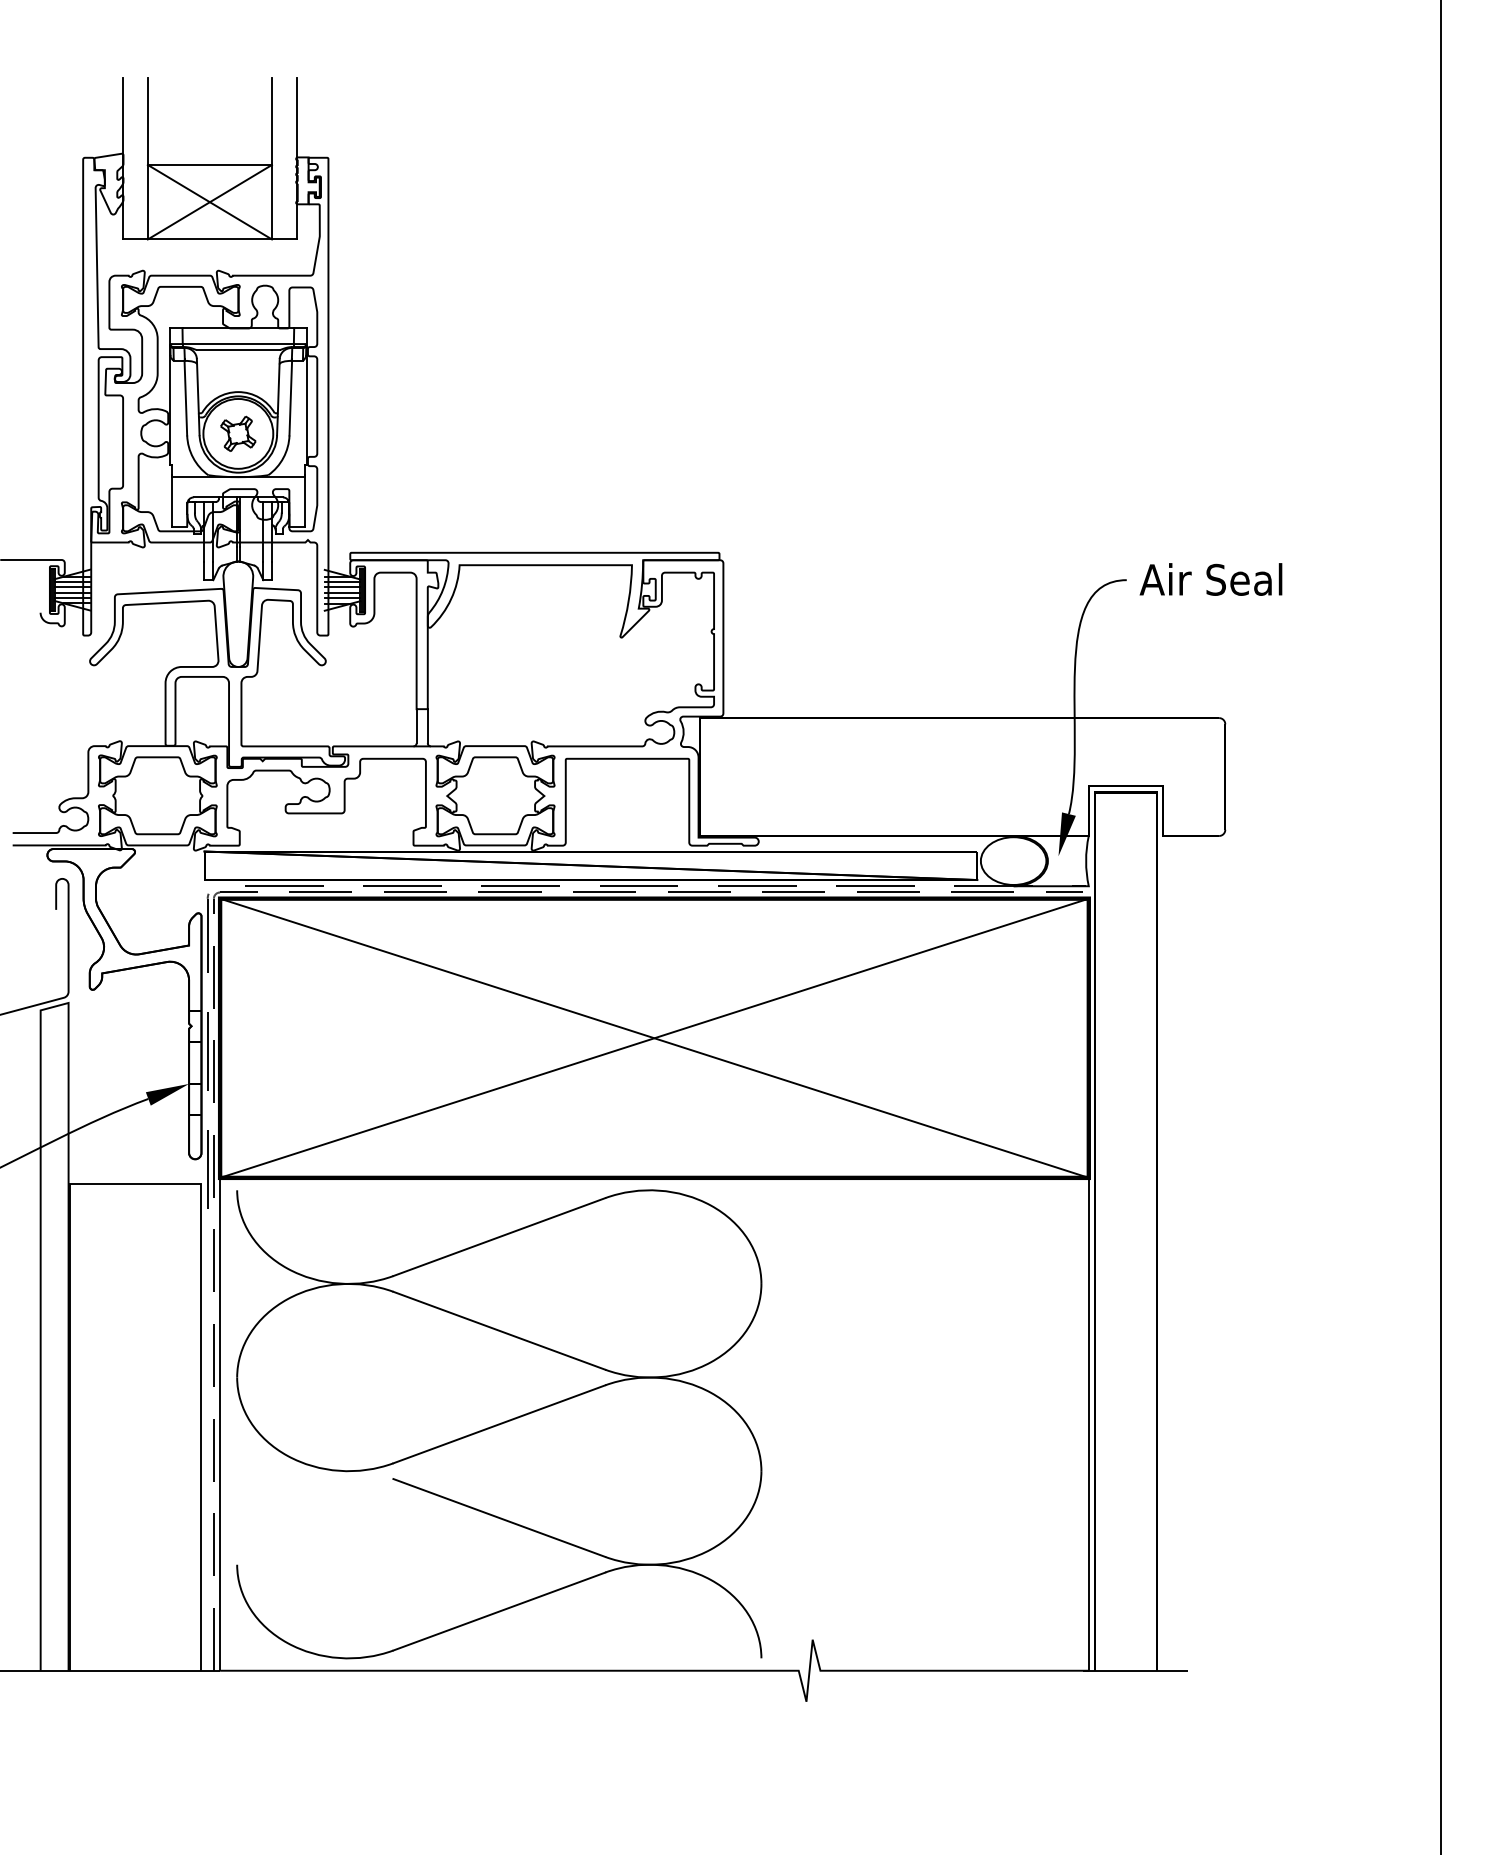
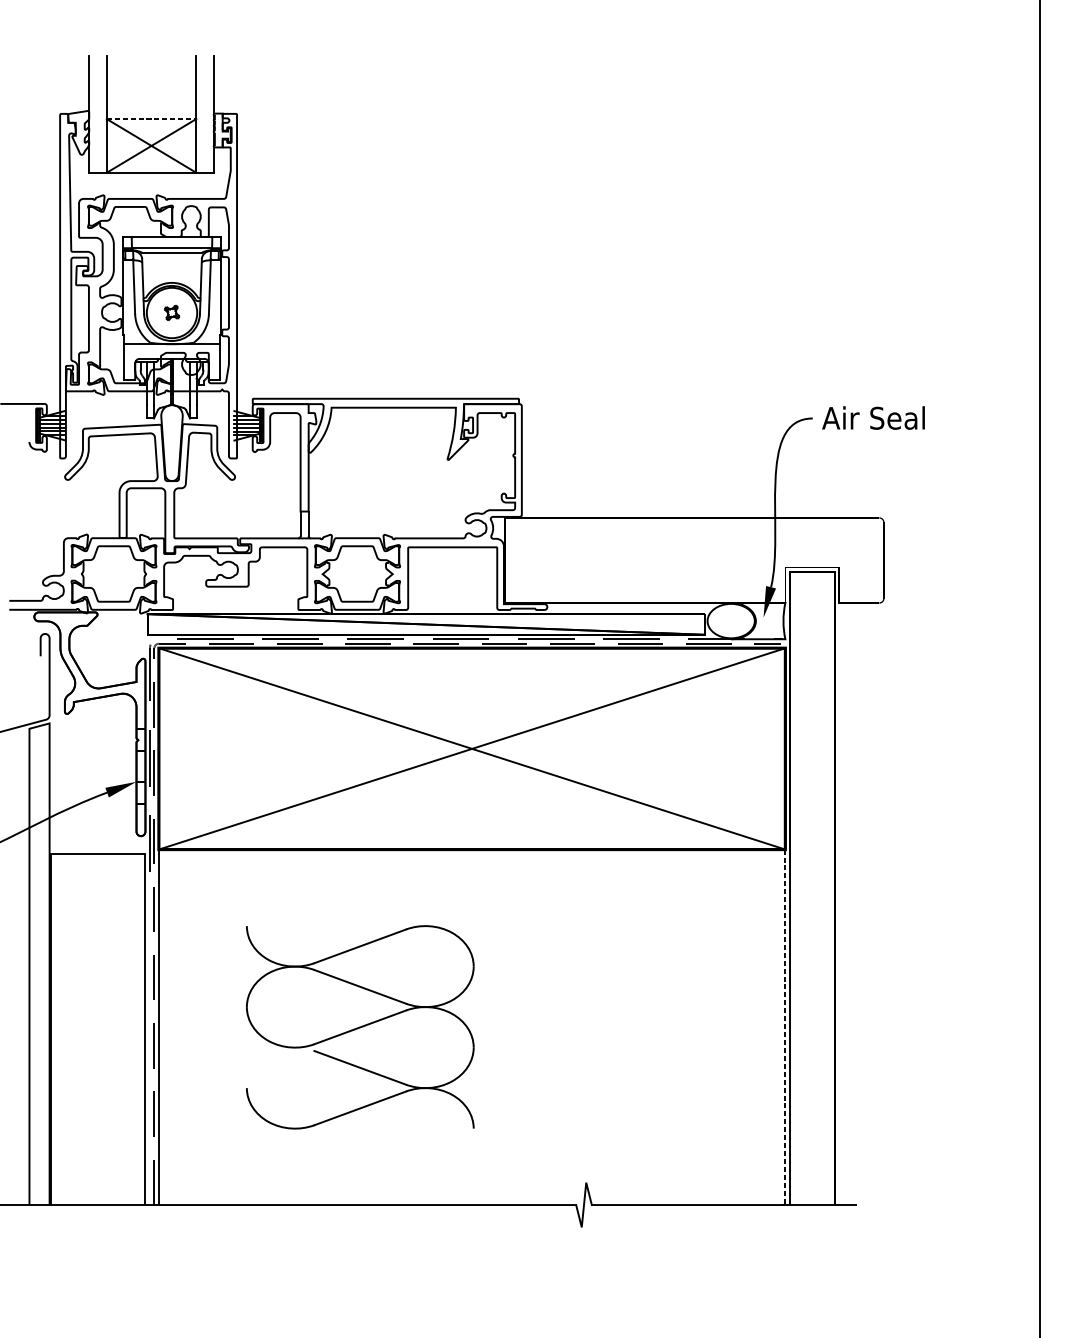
line: (210, 164) -> (151, 118), solid -> dashed
part: (238, 433) -> (172, 312), size x0.6
part: (499, 1424) -> (360, 1027), size x0.6
line: (1088, 1424) -> (785, 1027), solid -> dashed

